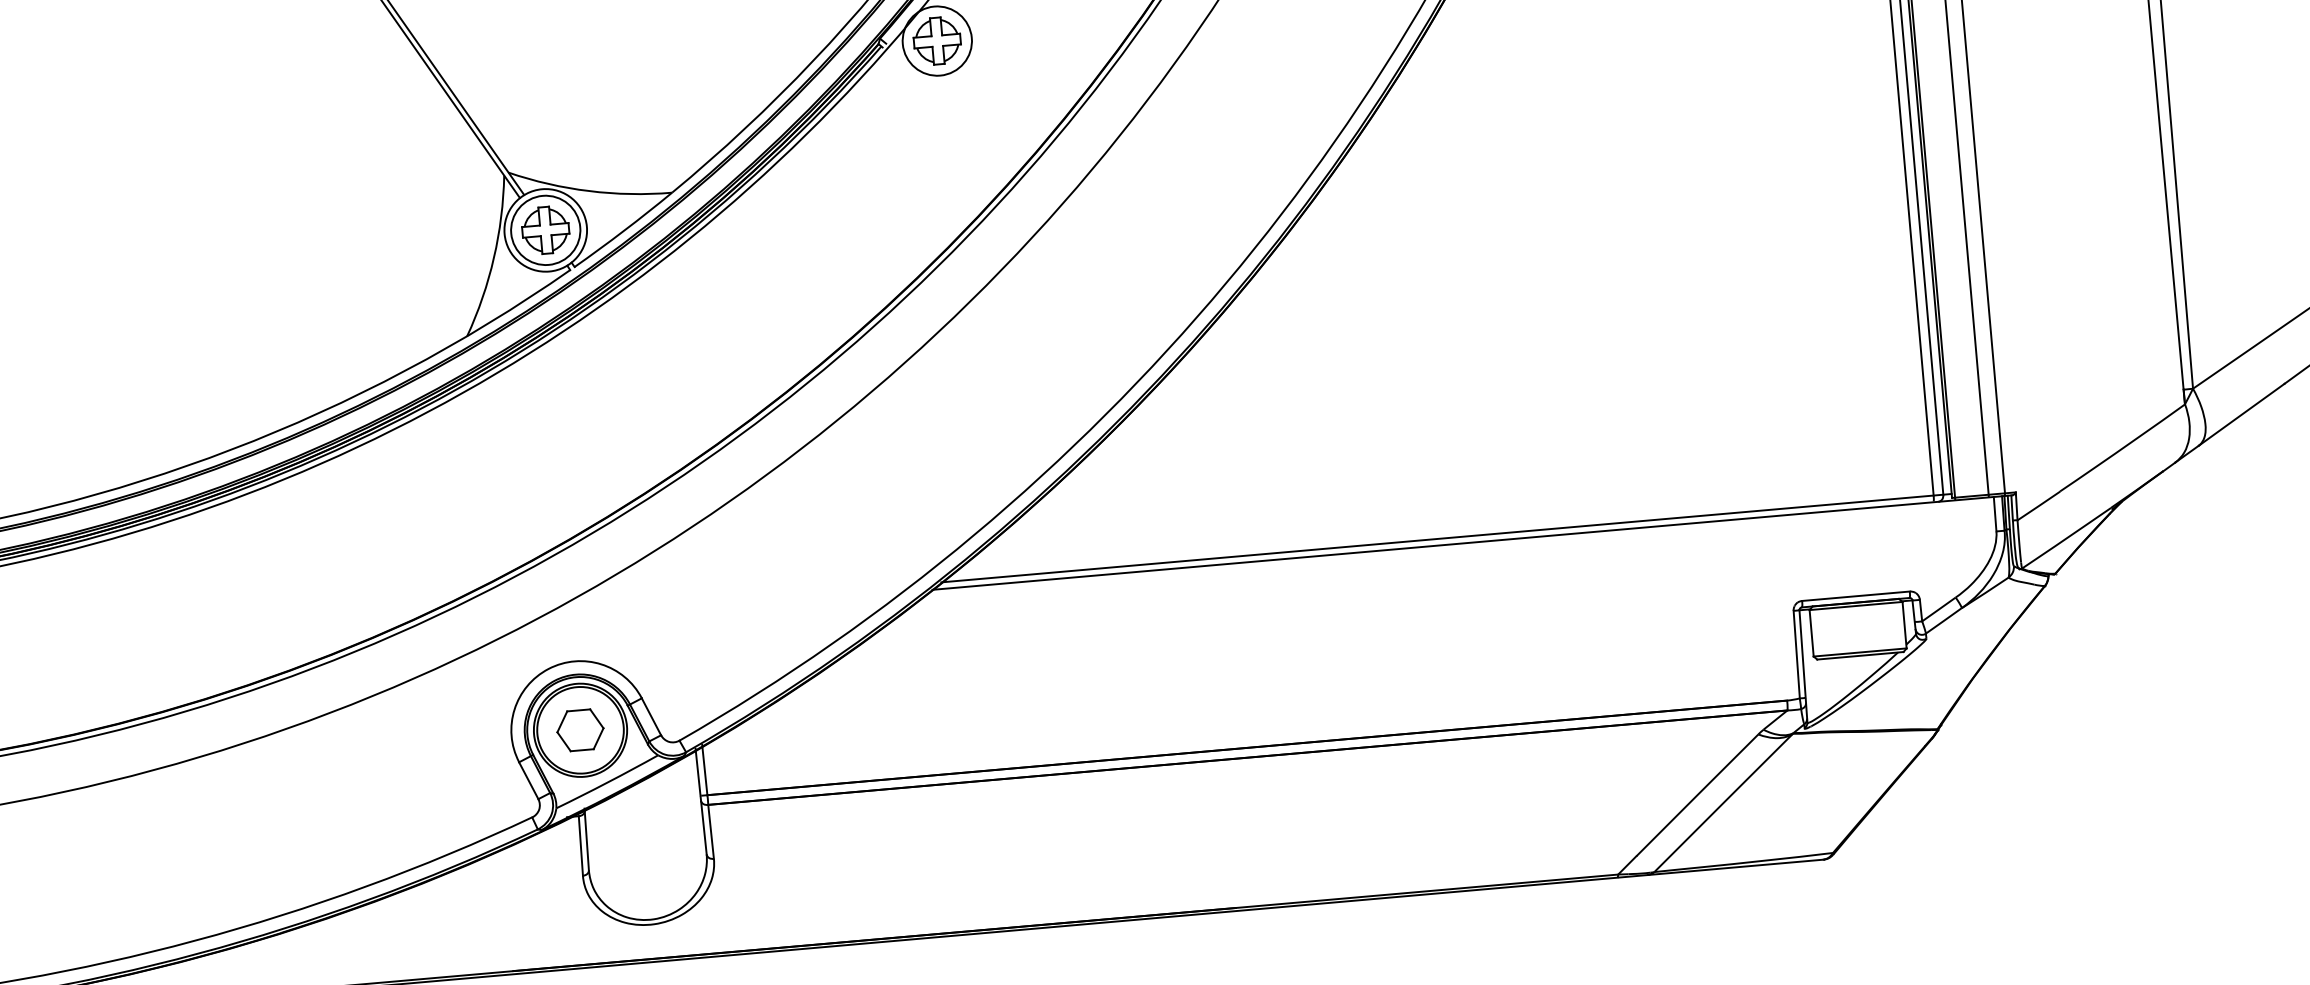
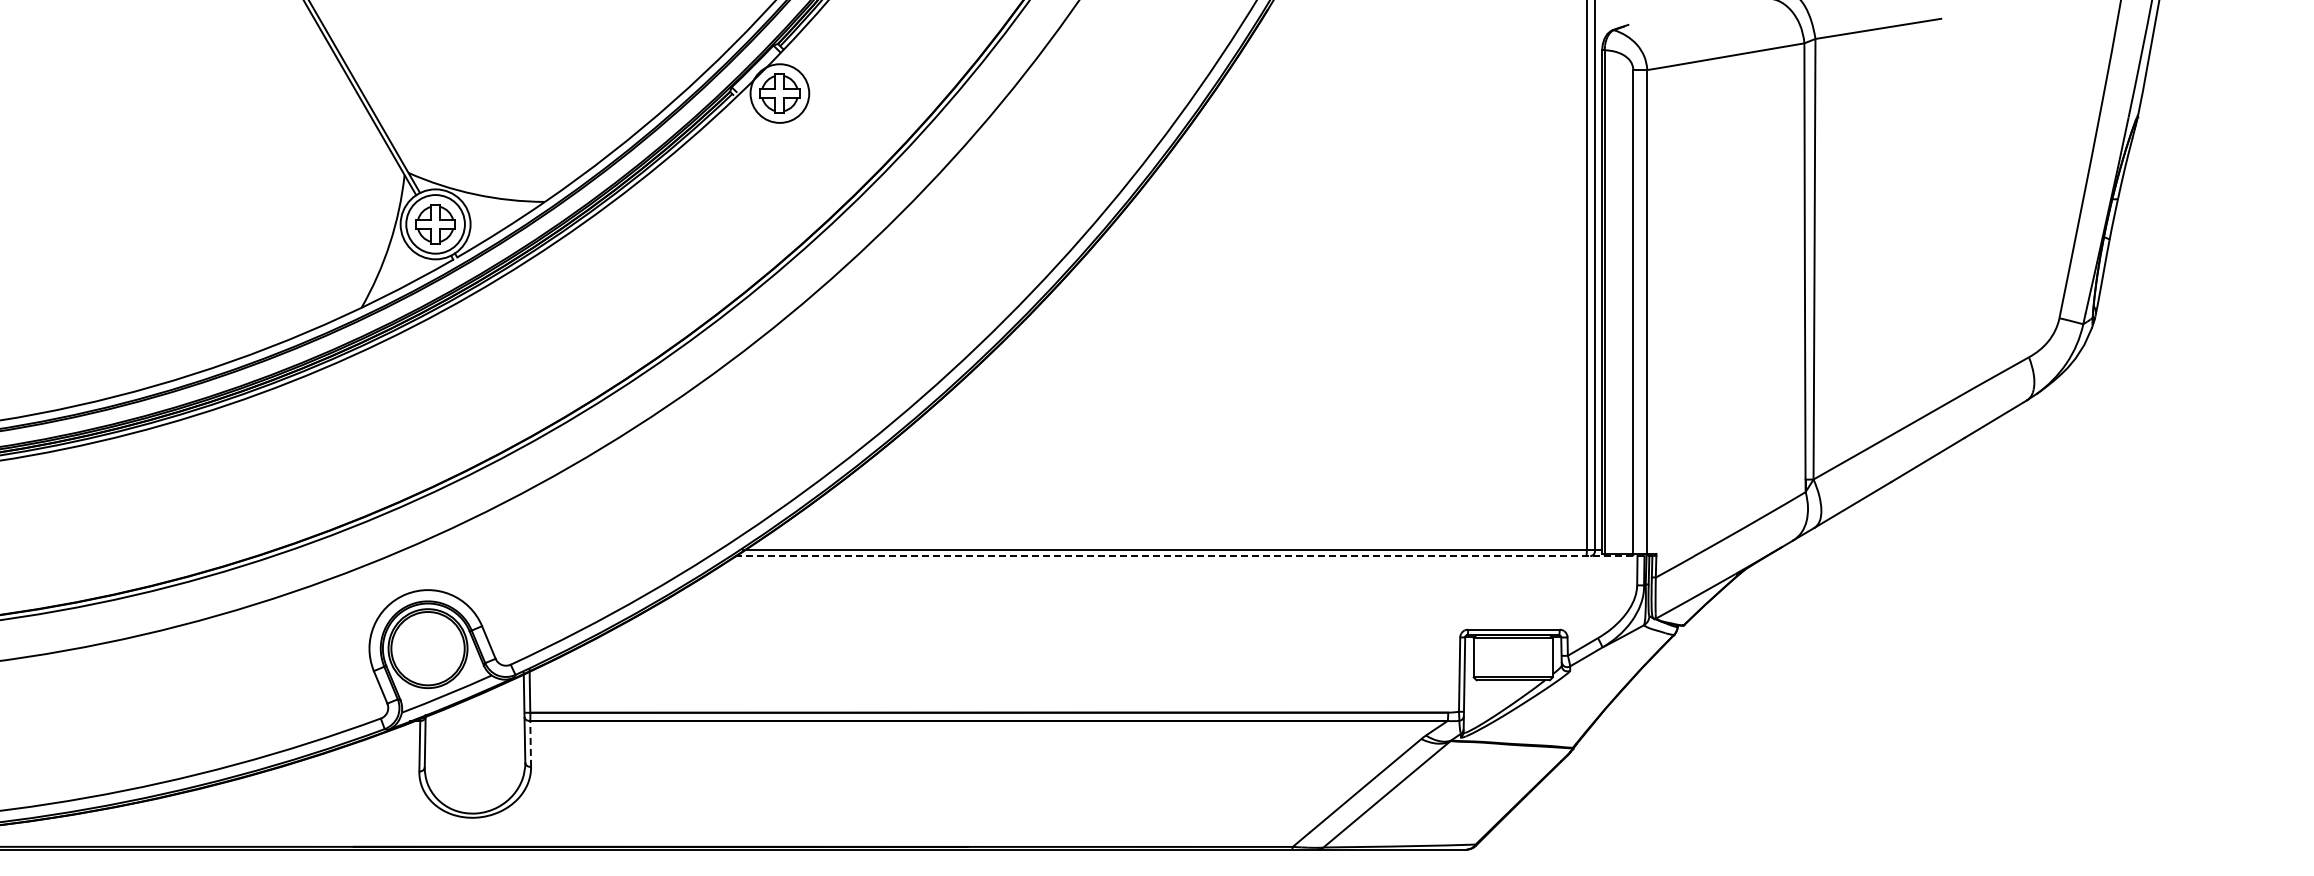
line: (1472, 543) -> (1194, 556), solid -> dashed
part: (579, 730) -> (427, 648), removed
line: (710, 831) -> (530, 743), solid -> dashed

